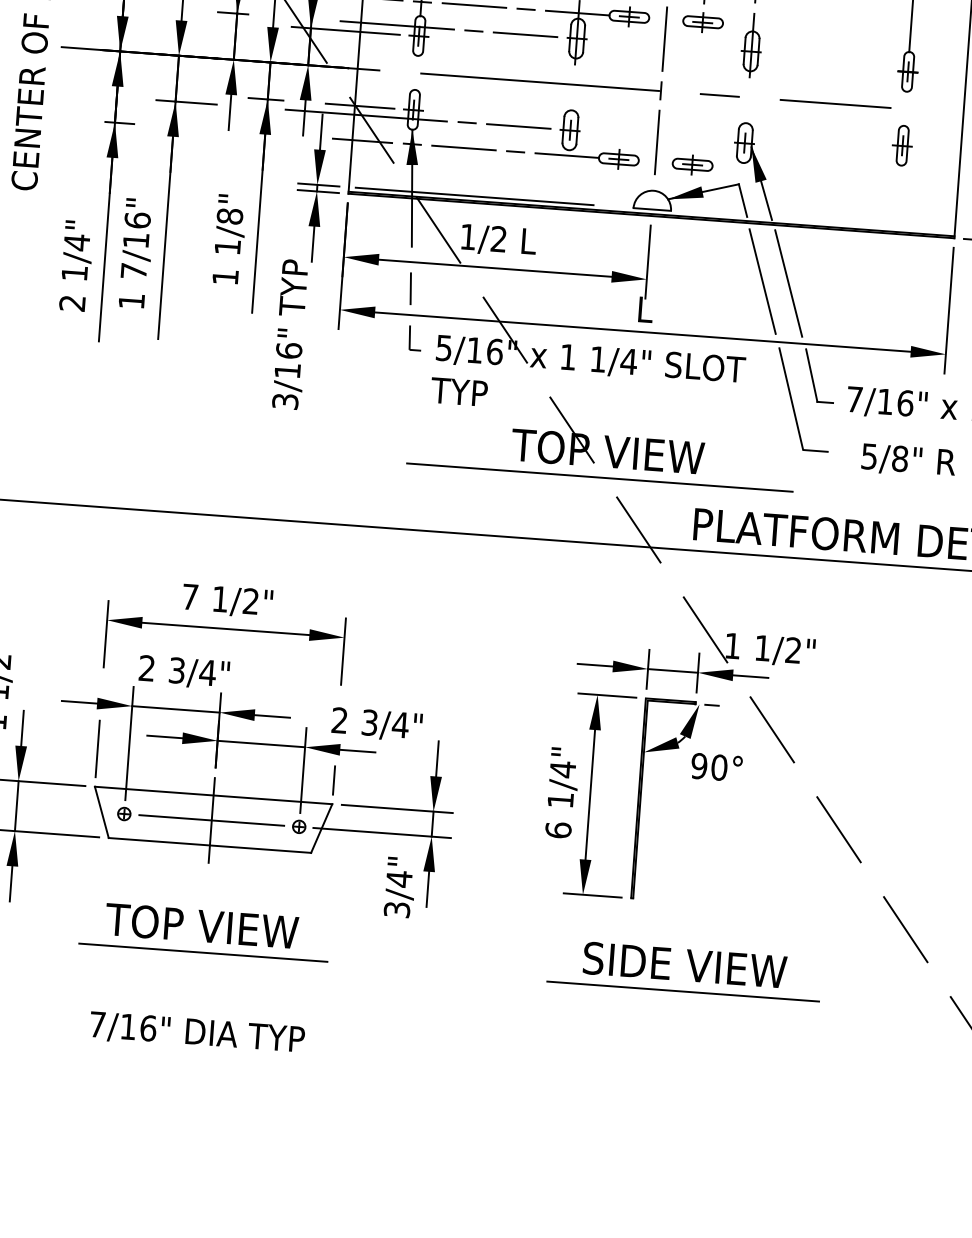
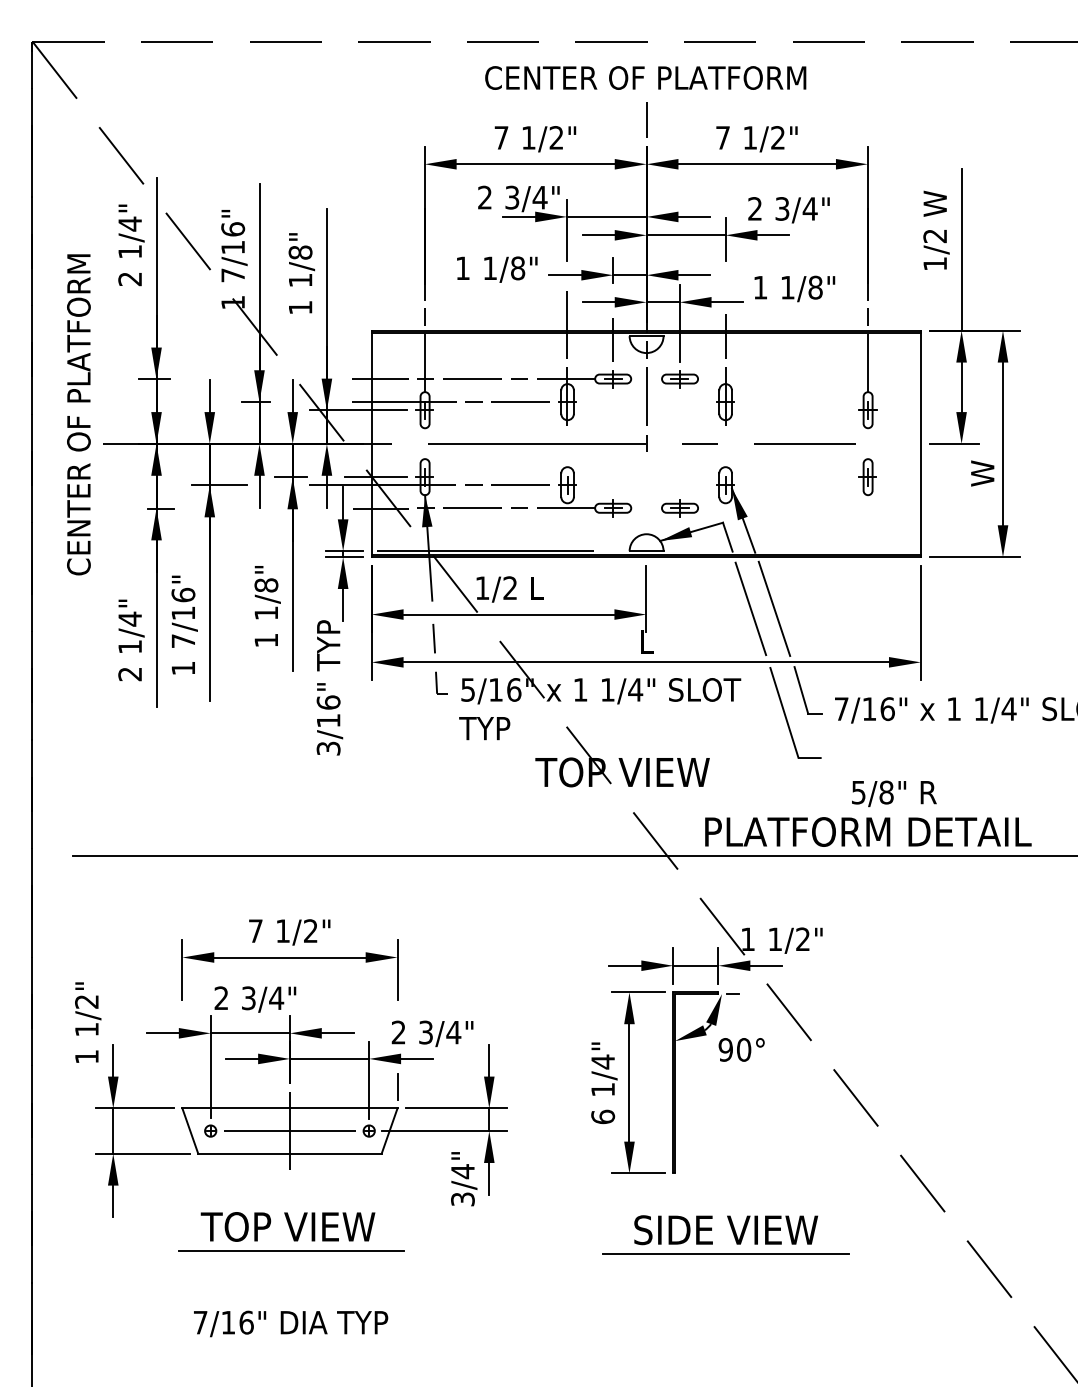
line: (657, 142) -> (646, 490), removed
text: (908, 460) -> (894, 793), moved
line: (599, 476) -> (616, 795), removed
line: (97, 748) -> (182, 1073), removed

